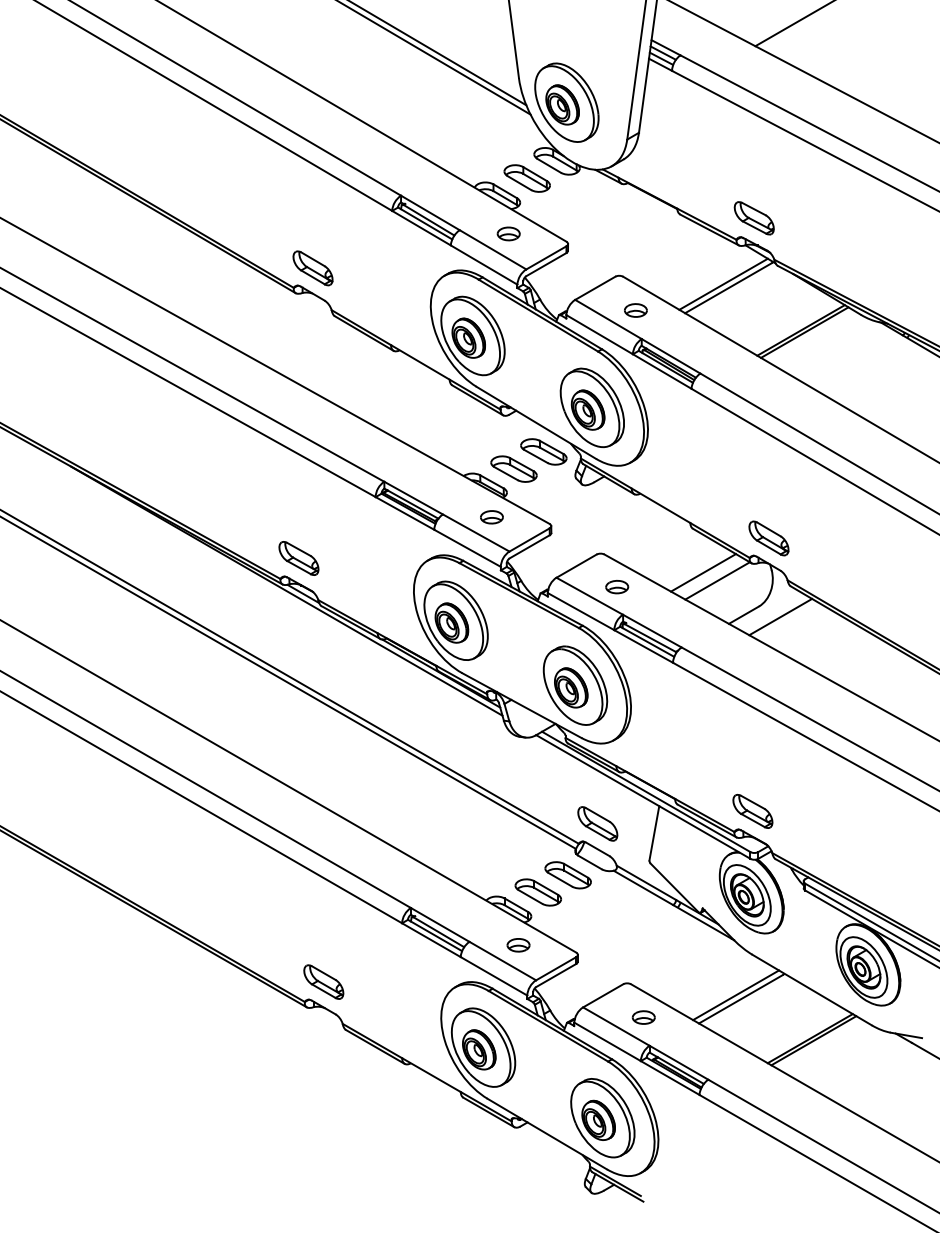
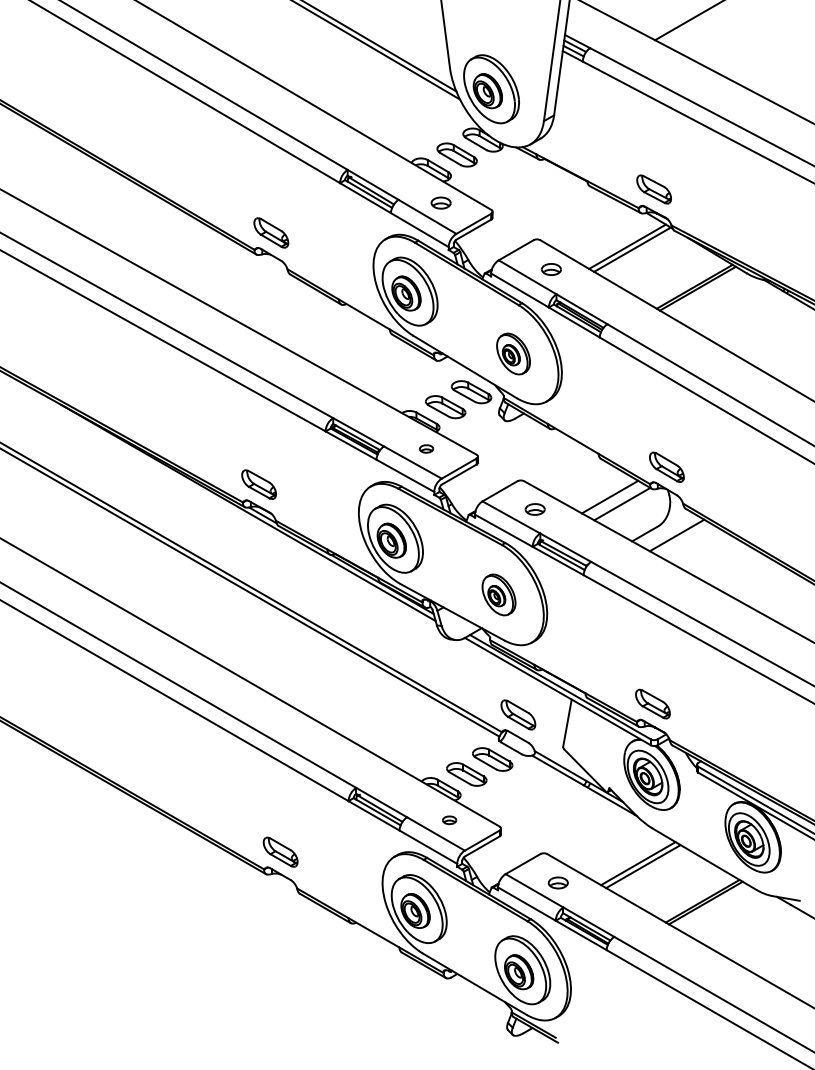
part: (591, 407) -> (512, 353), size x0.6
part: (491, 517) -> (426, 449), size x0.7
part: (575, 685) -> (499, 594), size x0.6
part: (518, 945) -> (449, 820), size x0.7

